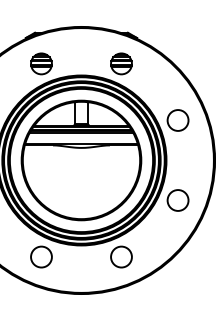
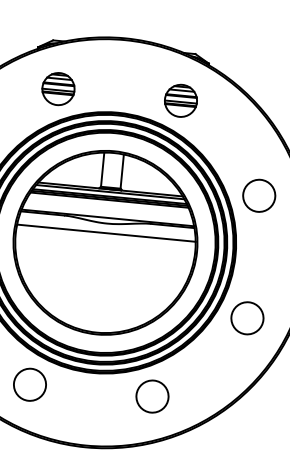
line: (81, 154) -> (106, 233), added

